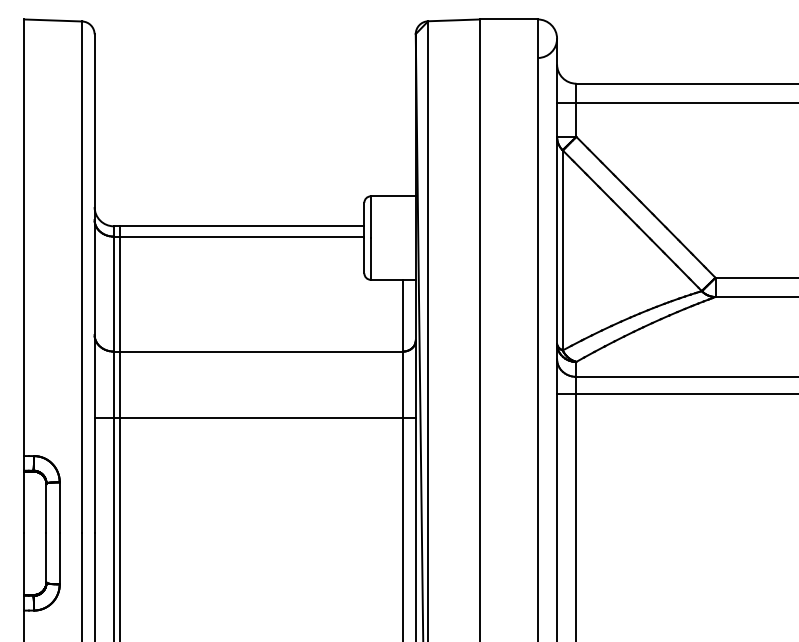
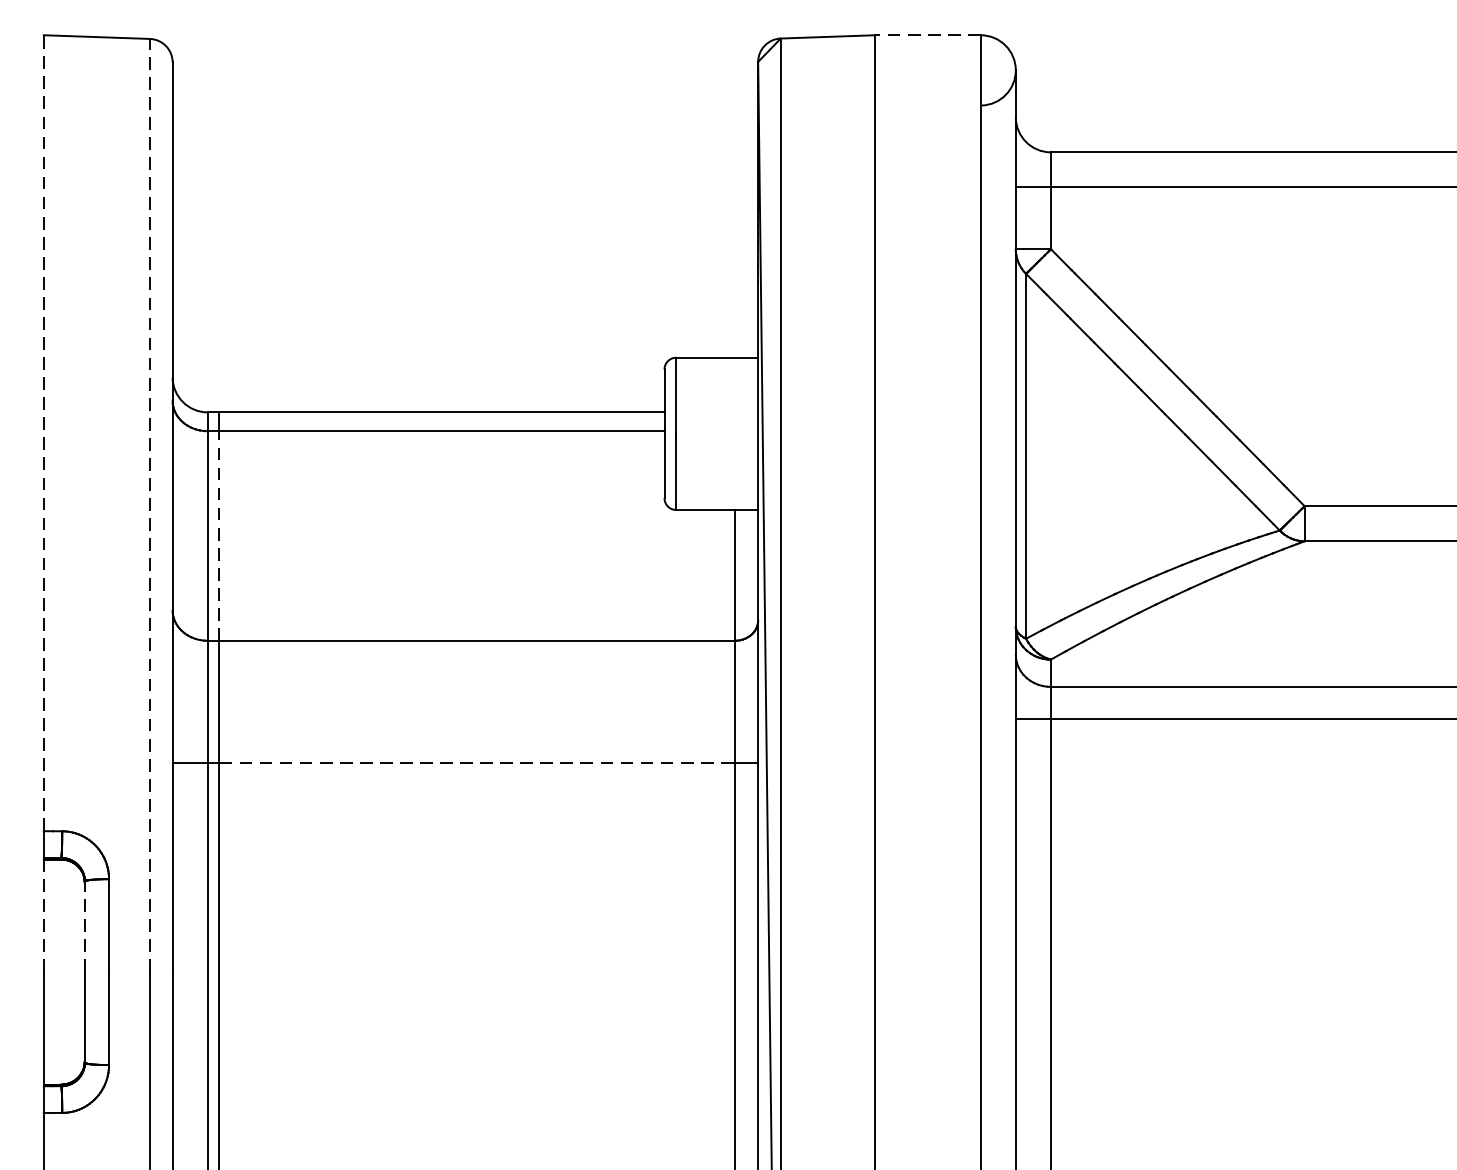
line: (508, 19) -> (927, 35), solid -> dashed
line: (23, 237) -> (42, 432), solid -> dashed
line: (82, 277) -> (150, 505), solid -> dashed
line: (120, 293) -> (219, 534), solid -> dashed
line: (262, 418) -> (478, 762), solid -> dashed
line: (23, 502) -> (42, 915), solid -> dashed
line: (46, 508) -> (84, 926), solid -> dashed

